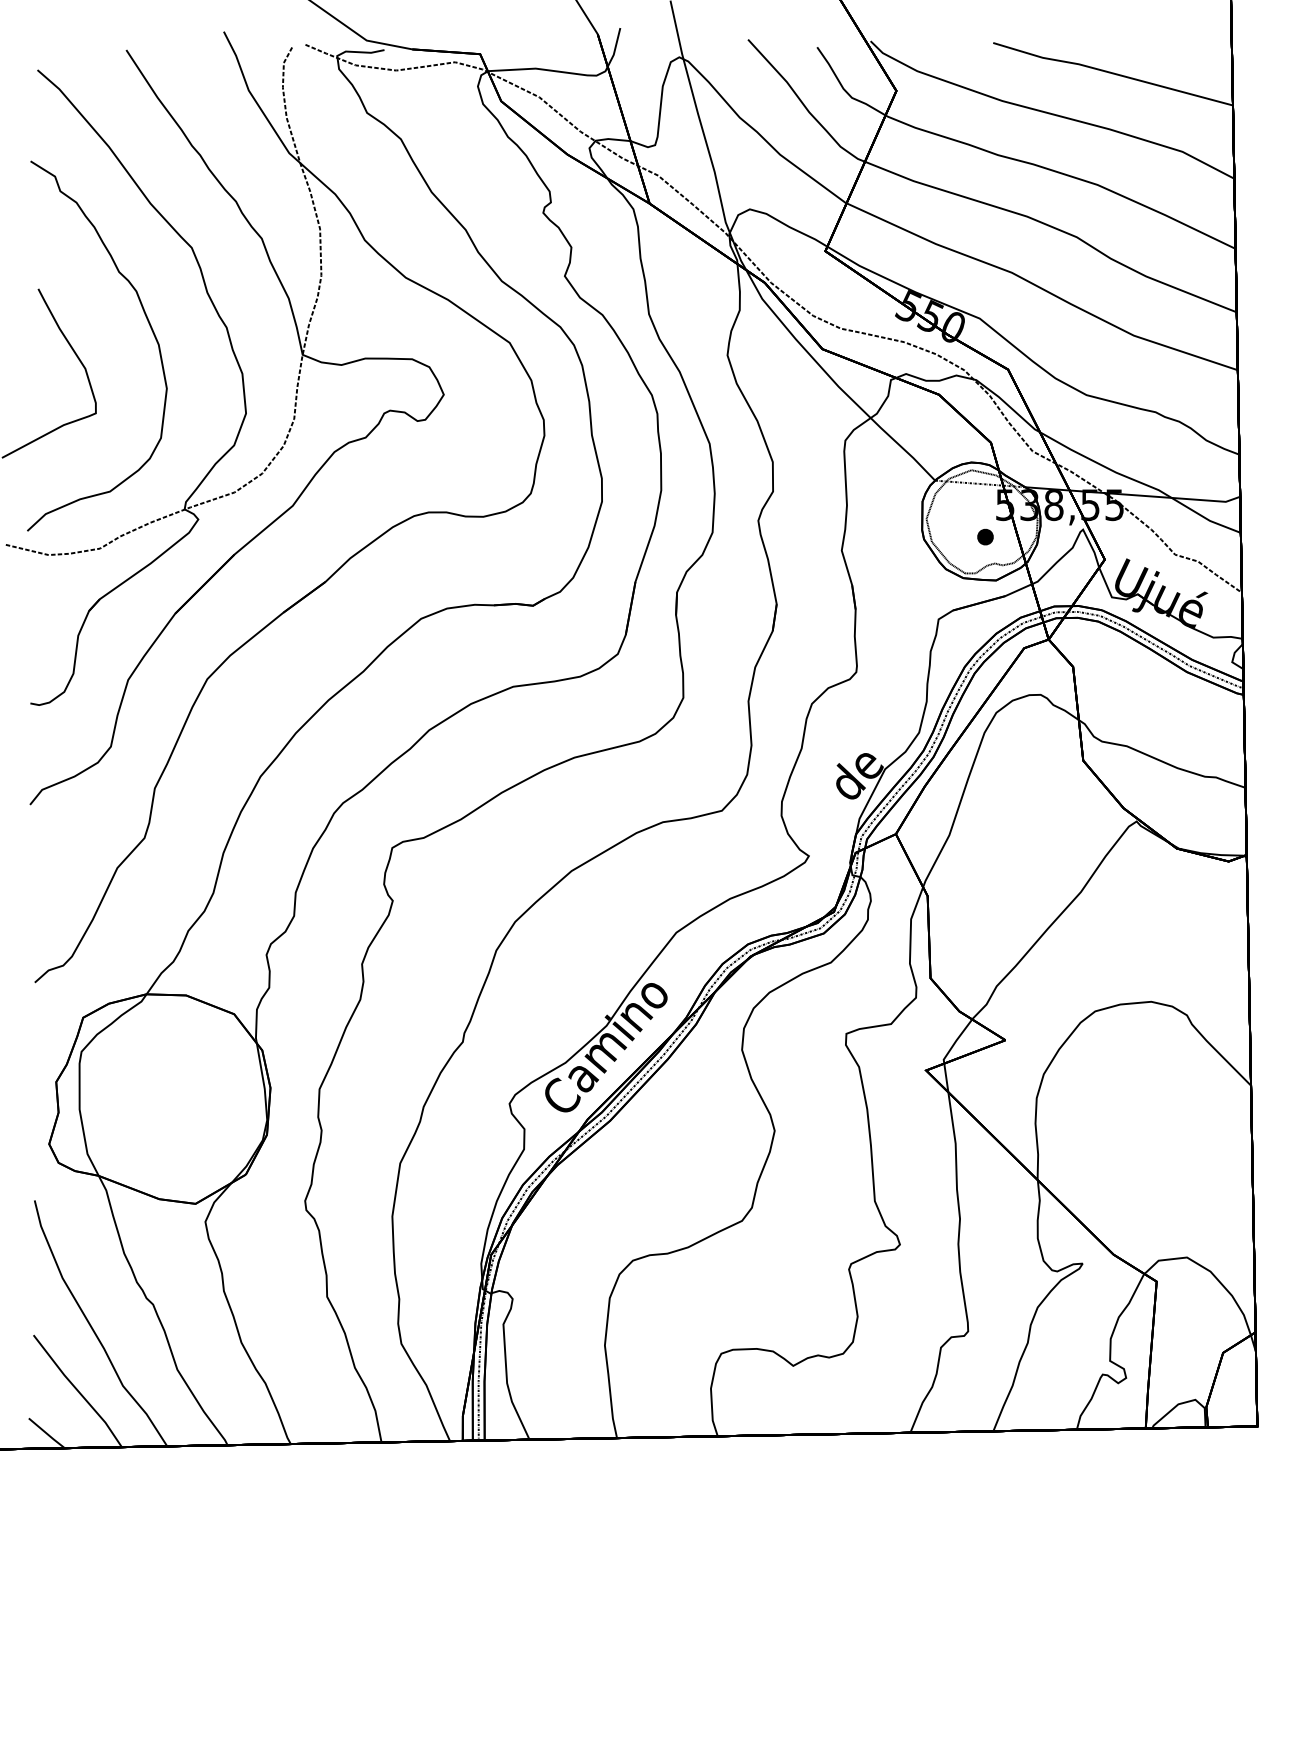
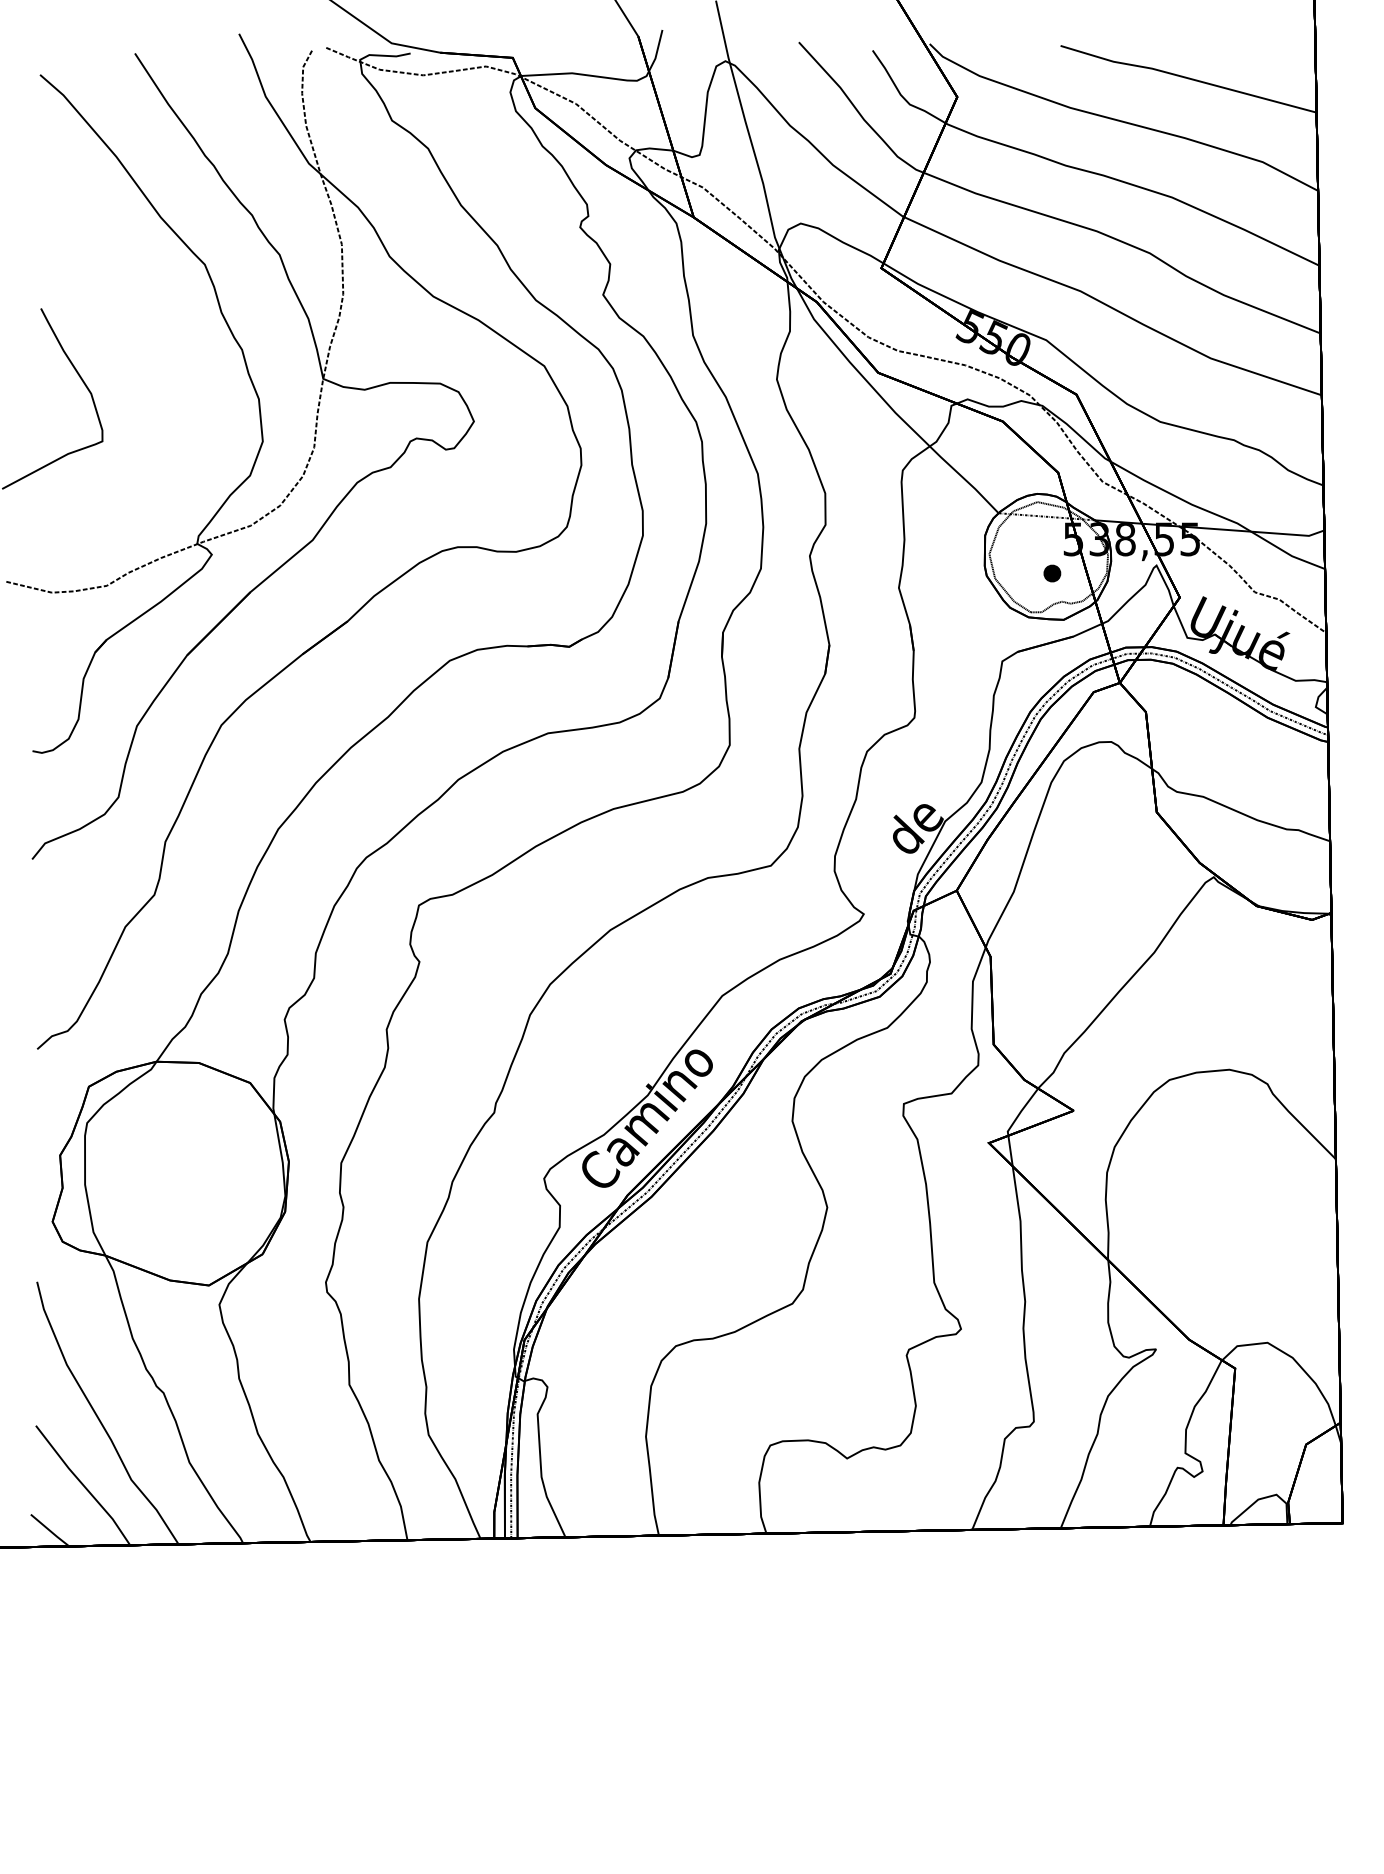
part: (149, 326) -> (159, 348), removed

